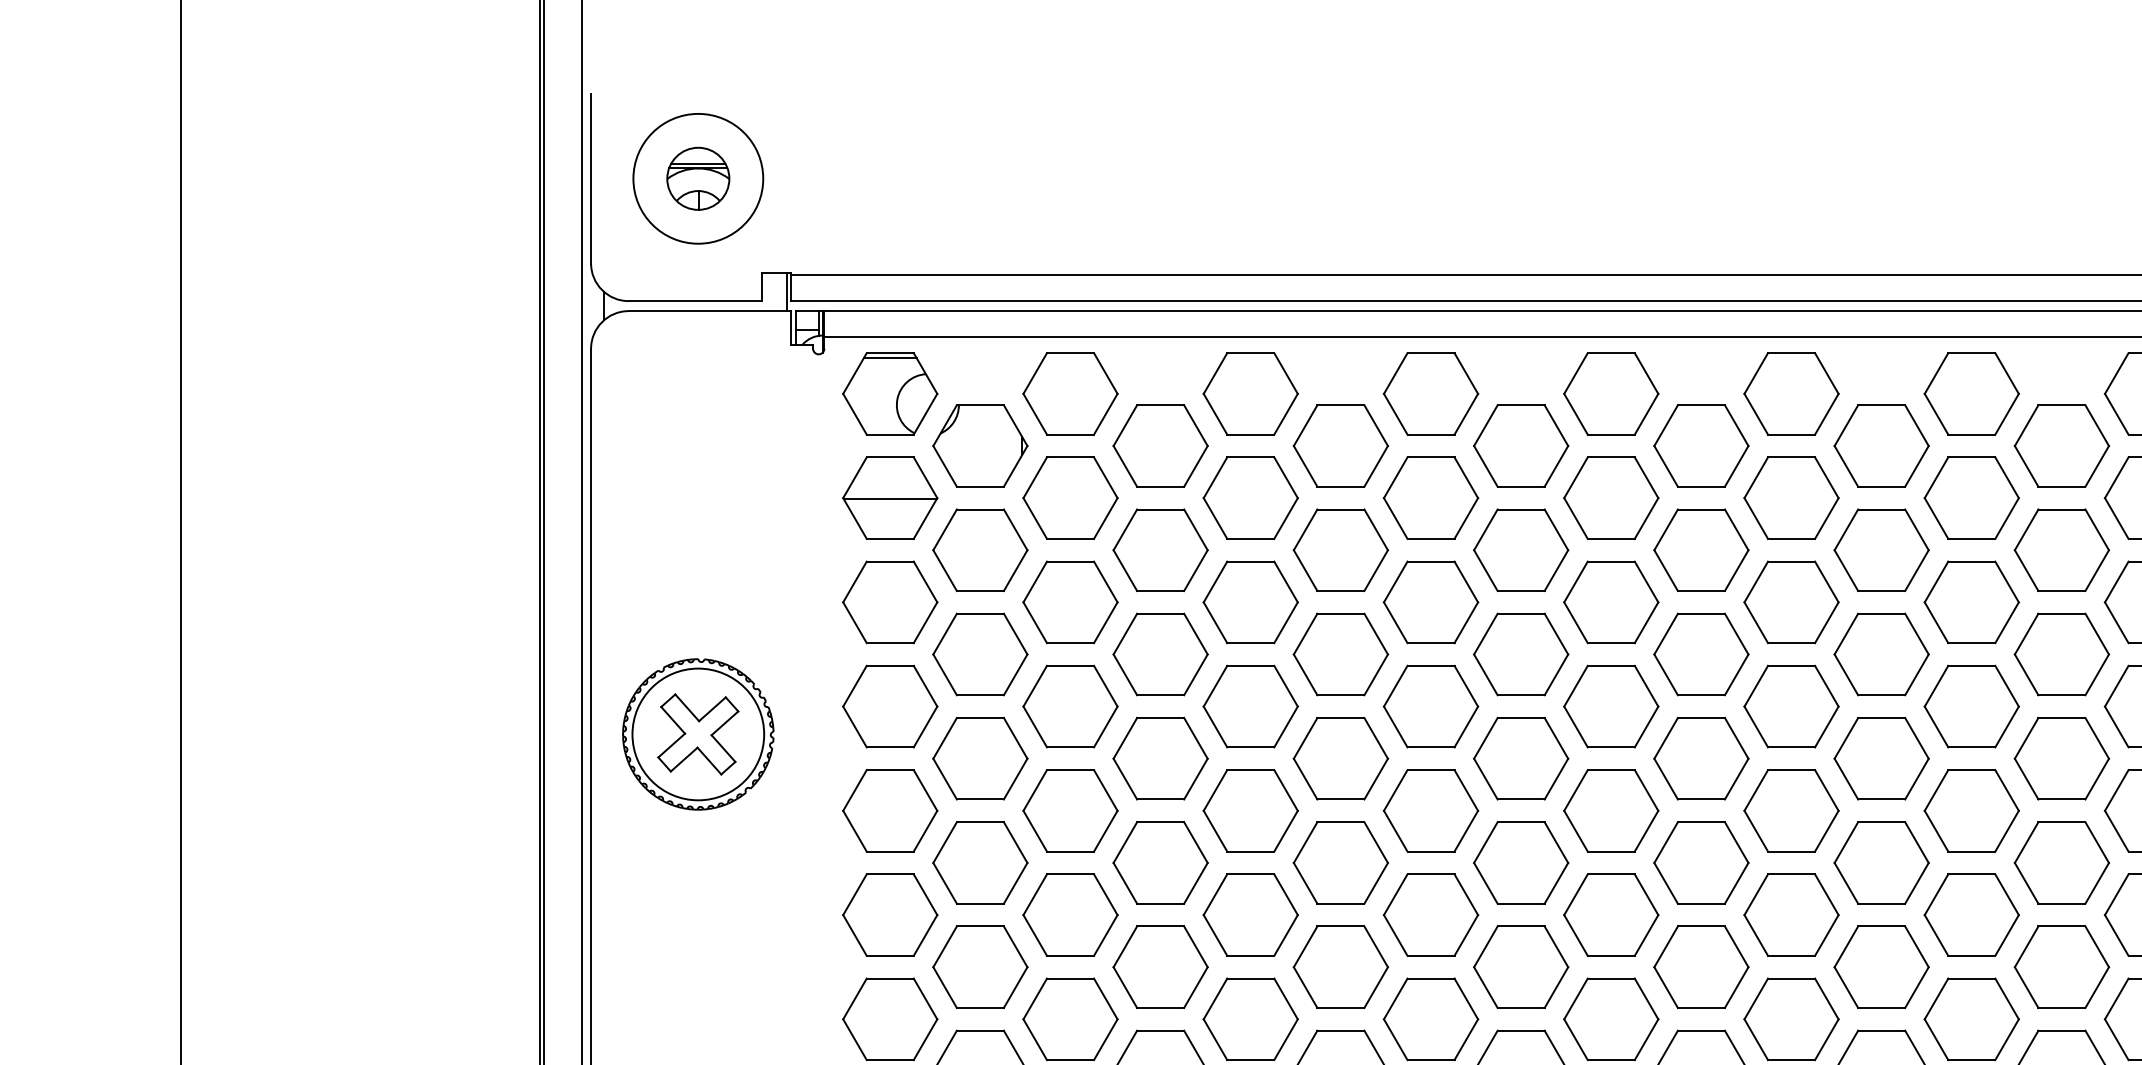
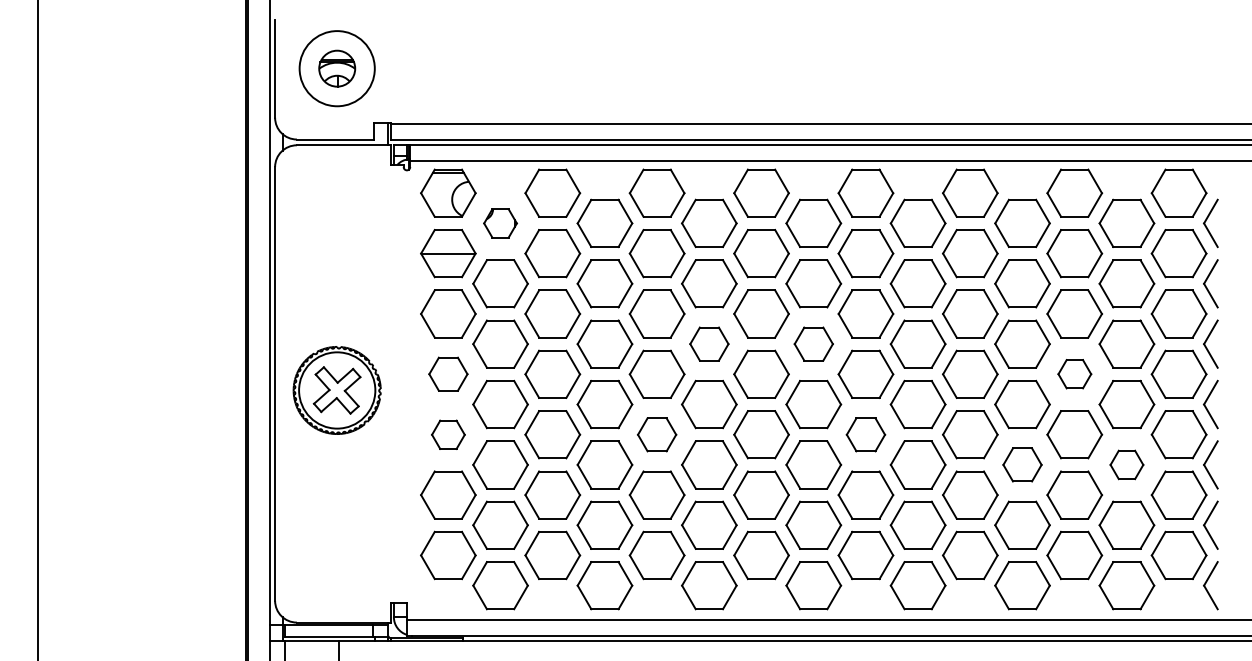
part: (980, 446) -> (500, 223), size x0.6
part: (1341, 653) -> (709, 343), size x0.7
part: (1520, 653) -> (813, 343), size x0.7
part: (890, 705) -> (448, 373), size x0.7
part: (1971, 705) -> (1074, 373), size x0.6
part: (890, 810) -> (448, 434), size x0.6
part: (1249, 810) -> (656, 434), size x0.7
part: (1610, 810) -> (865, 434), size x0.7
part: (1881, 862) -> (1022, 464), size x0.7
part: (2061, 862) -> (1126, 464), size x0.6

